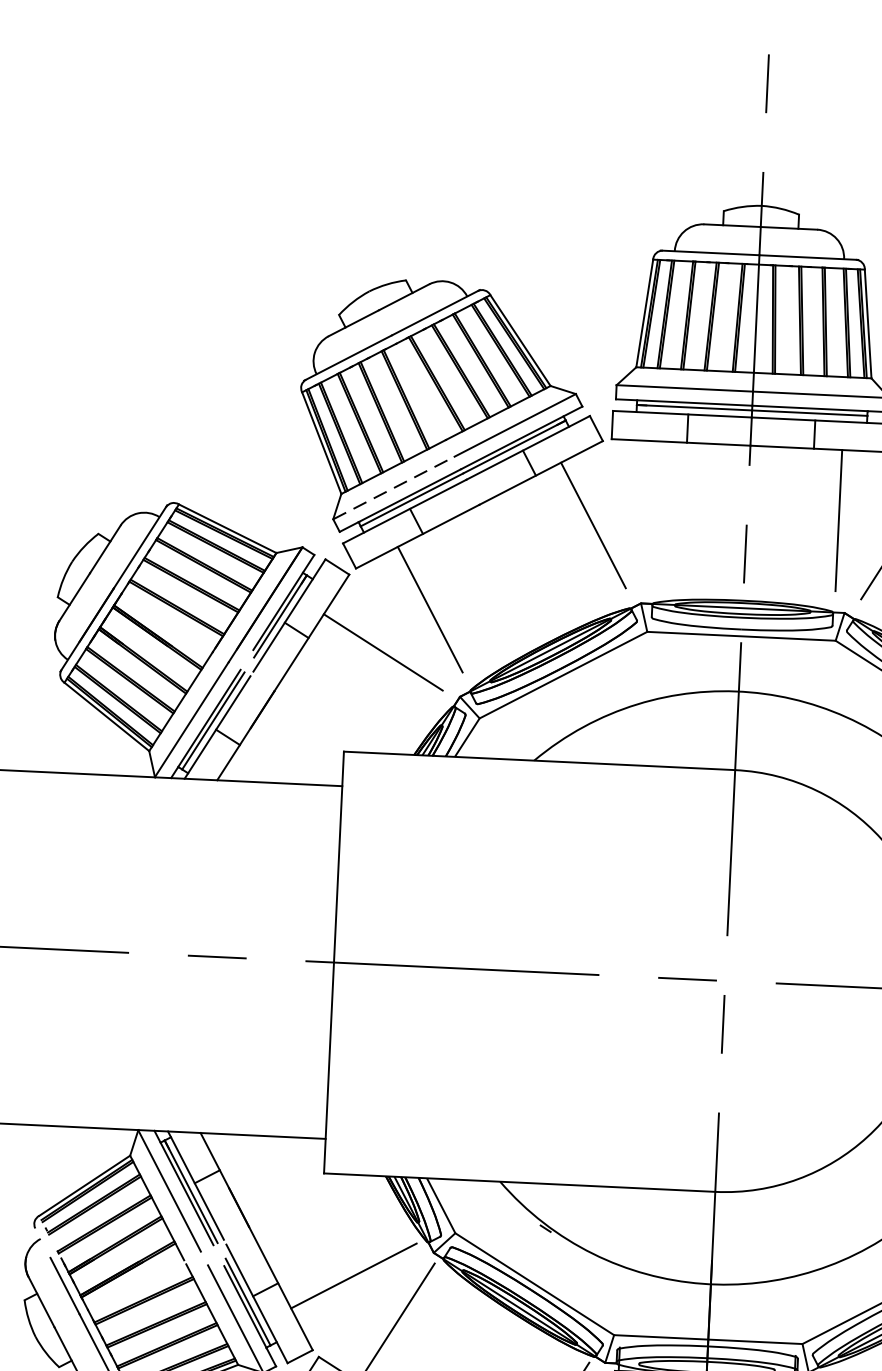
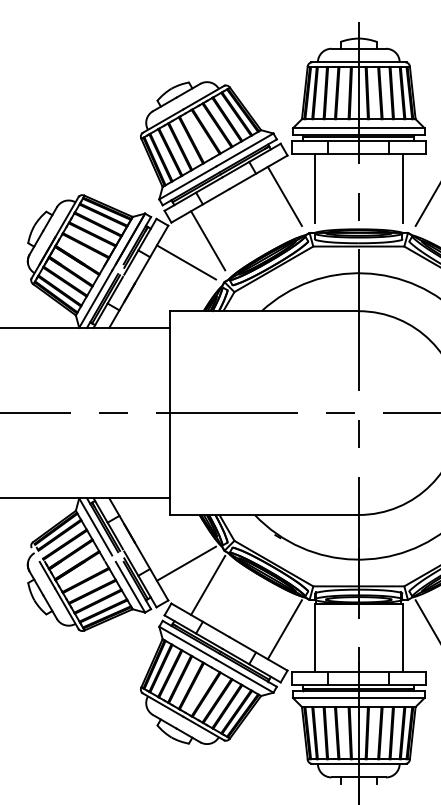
line: (393, 487) -> (187, 182), dashed -> solid
line: (655, 511) -> (314, 188), added

